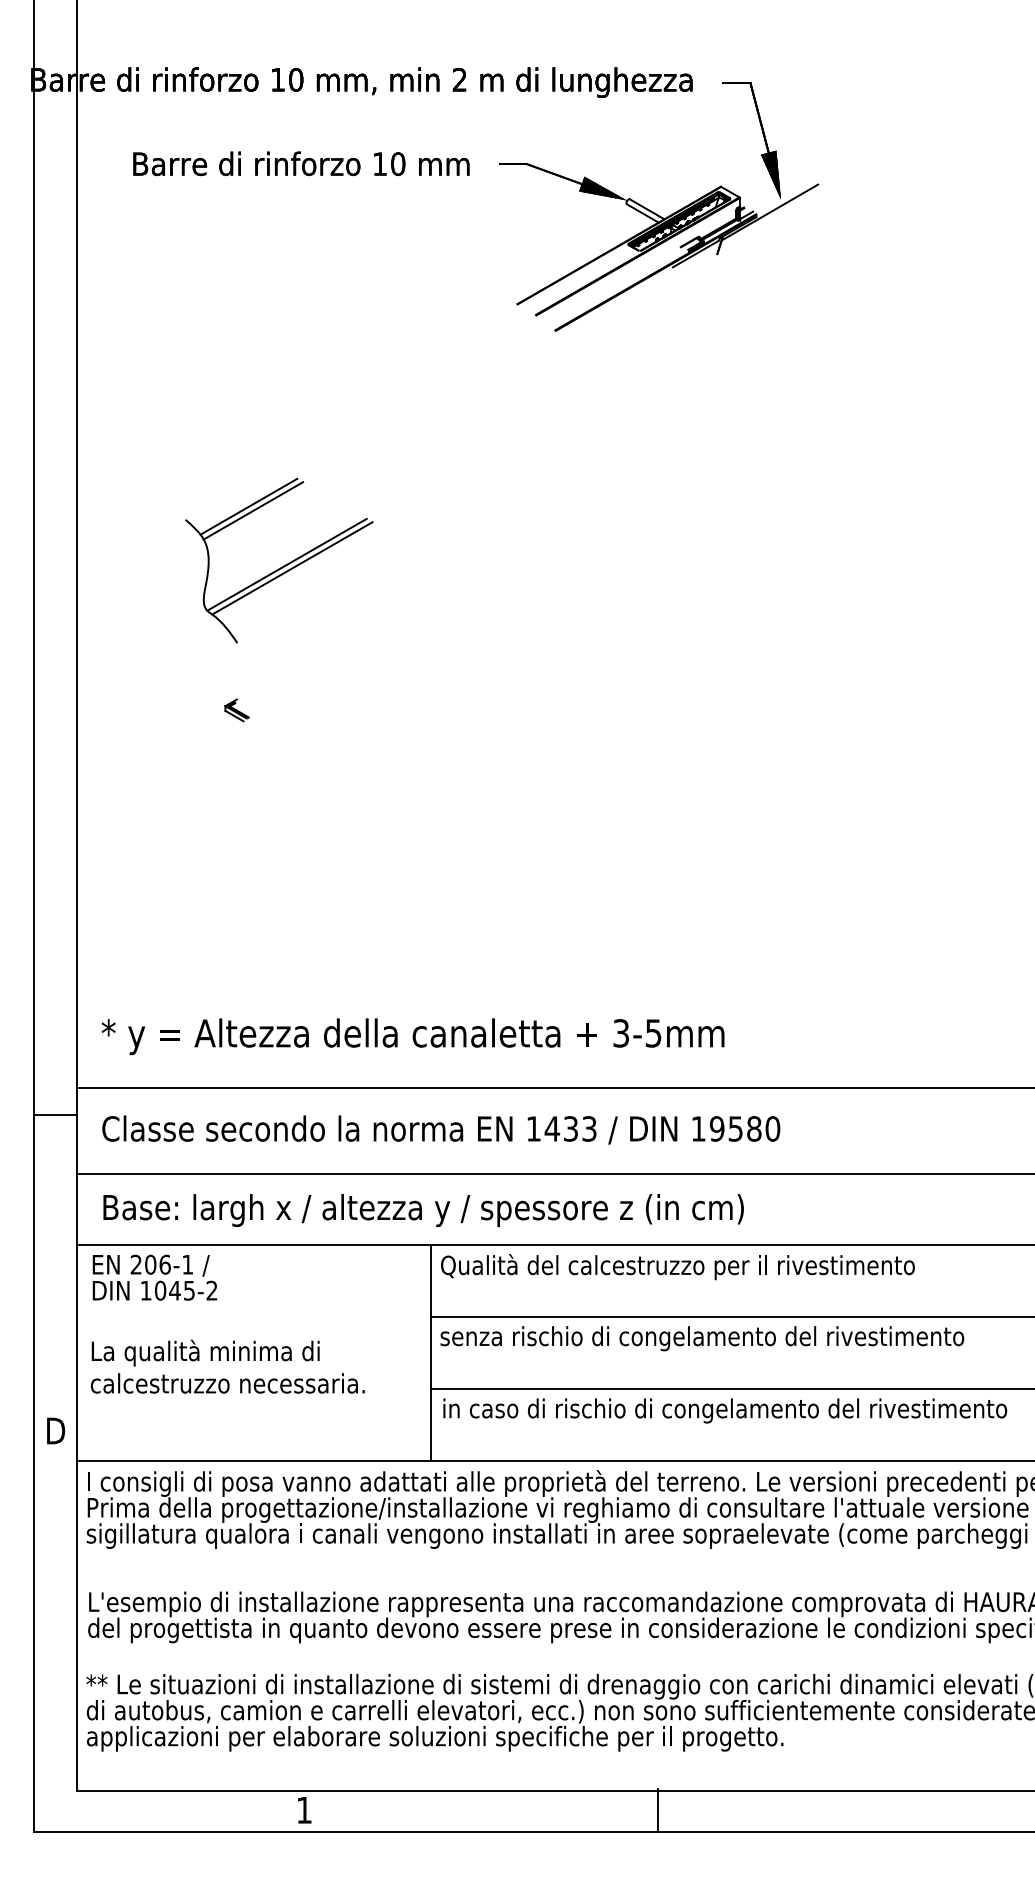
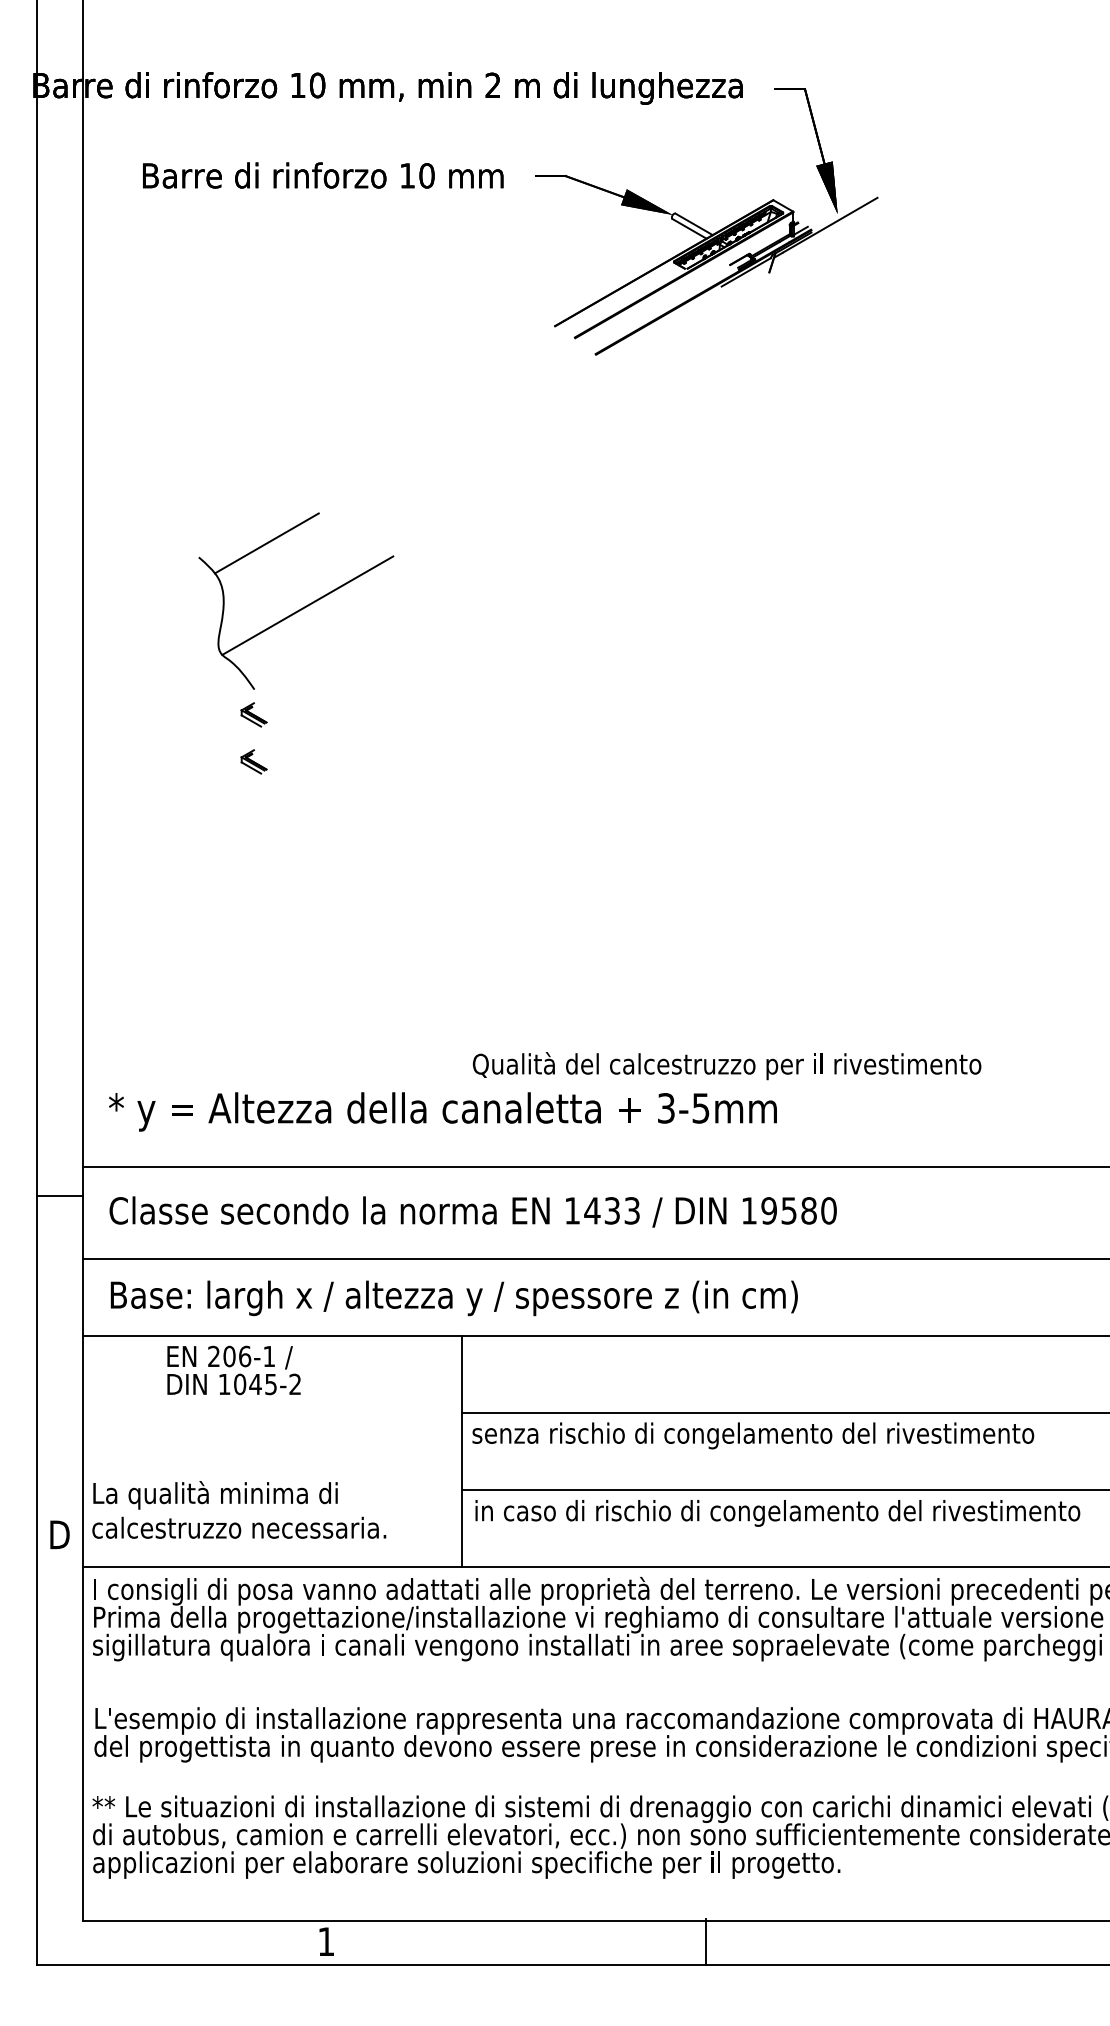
line: (253, 510) -> (271, 547), removed
line: (292, 568) -> (313, 609), removed
part: (236, 666) -> (253, 714), added
text: (677, 1267) -> (726, 1066), moved
text: (154, 1277) -> (233, 1370), moved
text: (228, 1366) -> (239, 1509), moved

